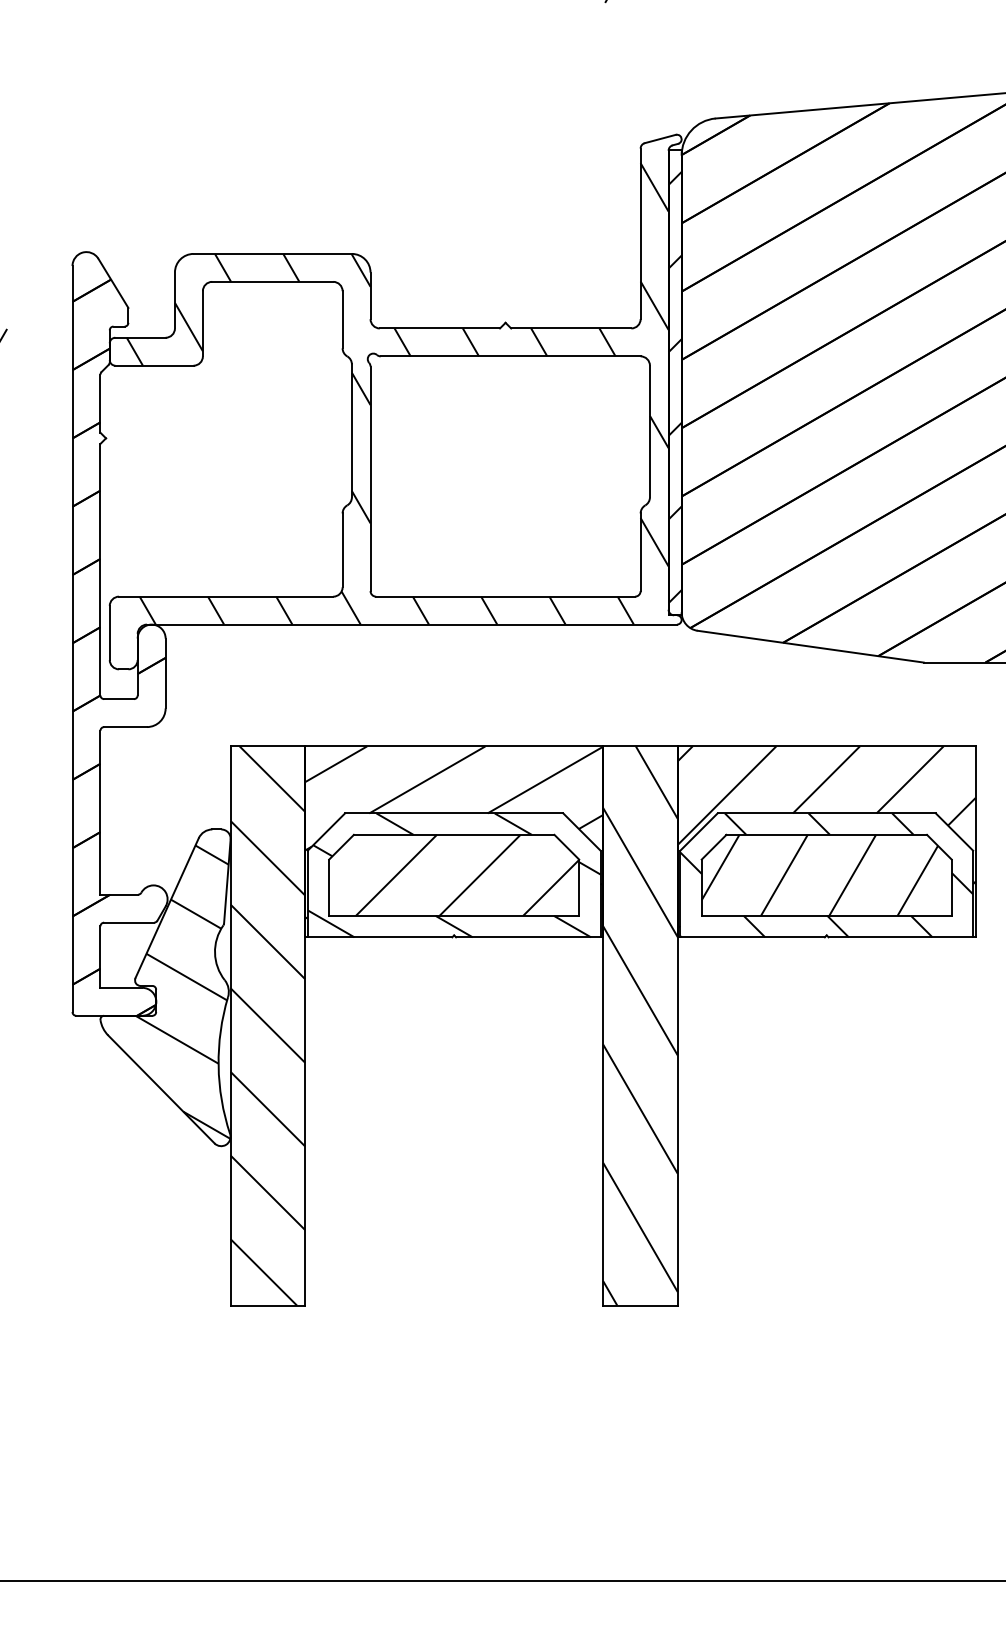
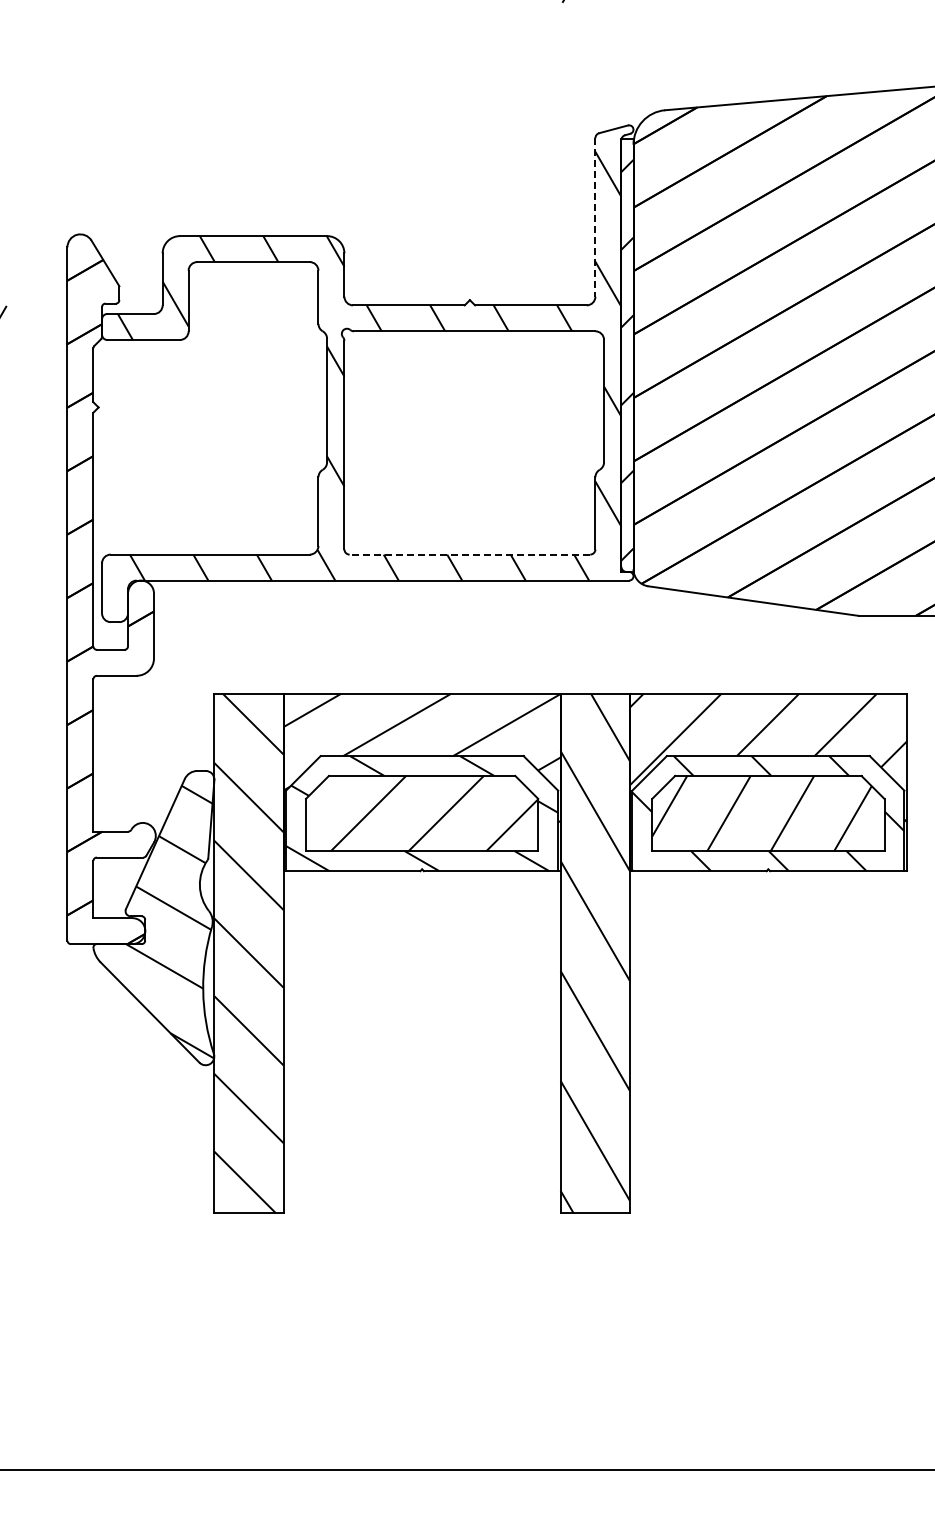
line: (640, 233) -> (595, 217), solid -> dashed
line: (505, 596) -> (469, 554), solid -> dashed

